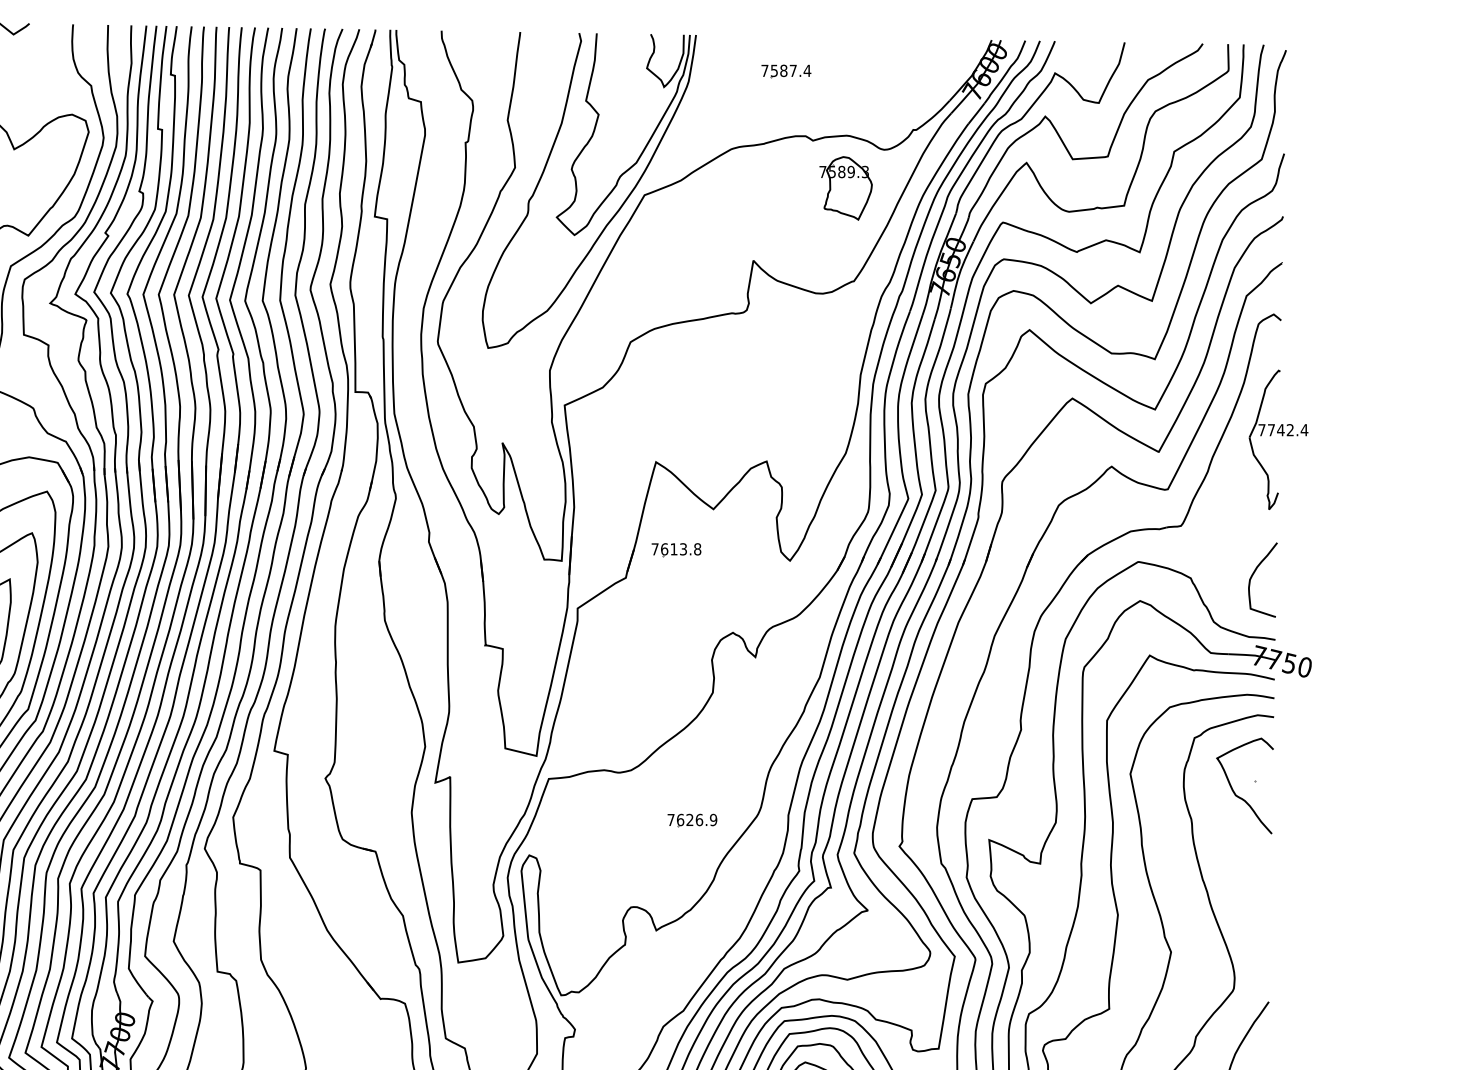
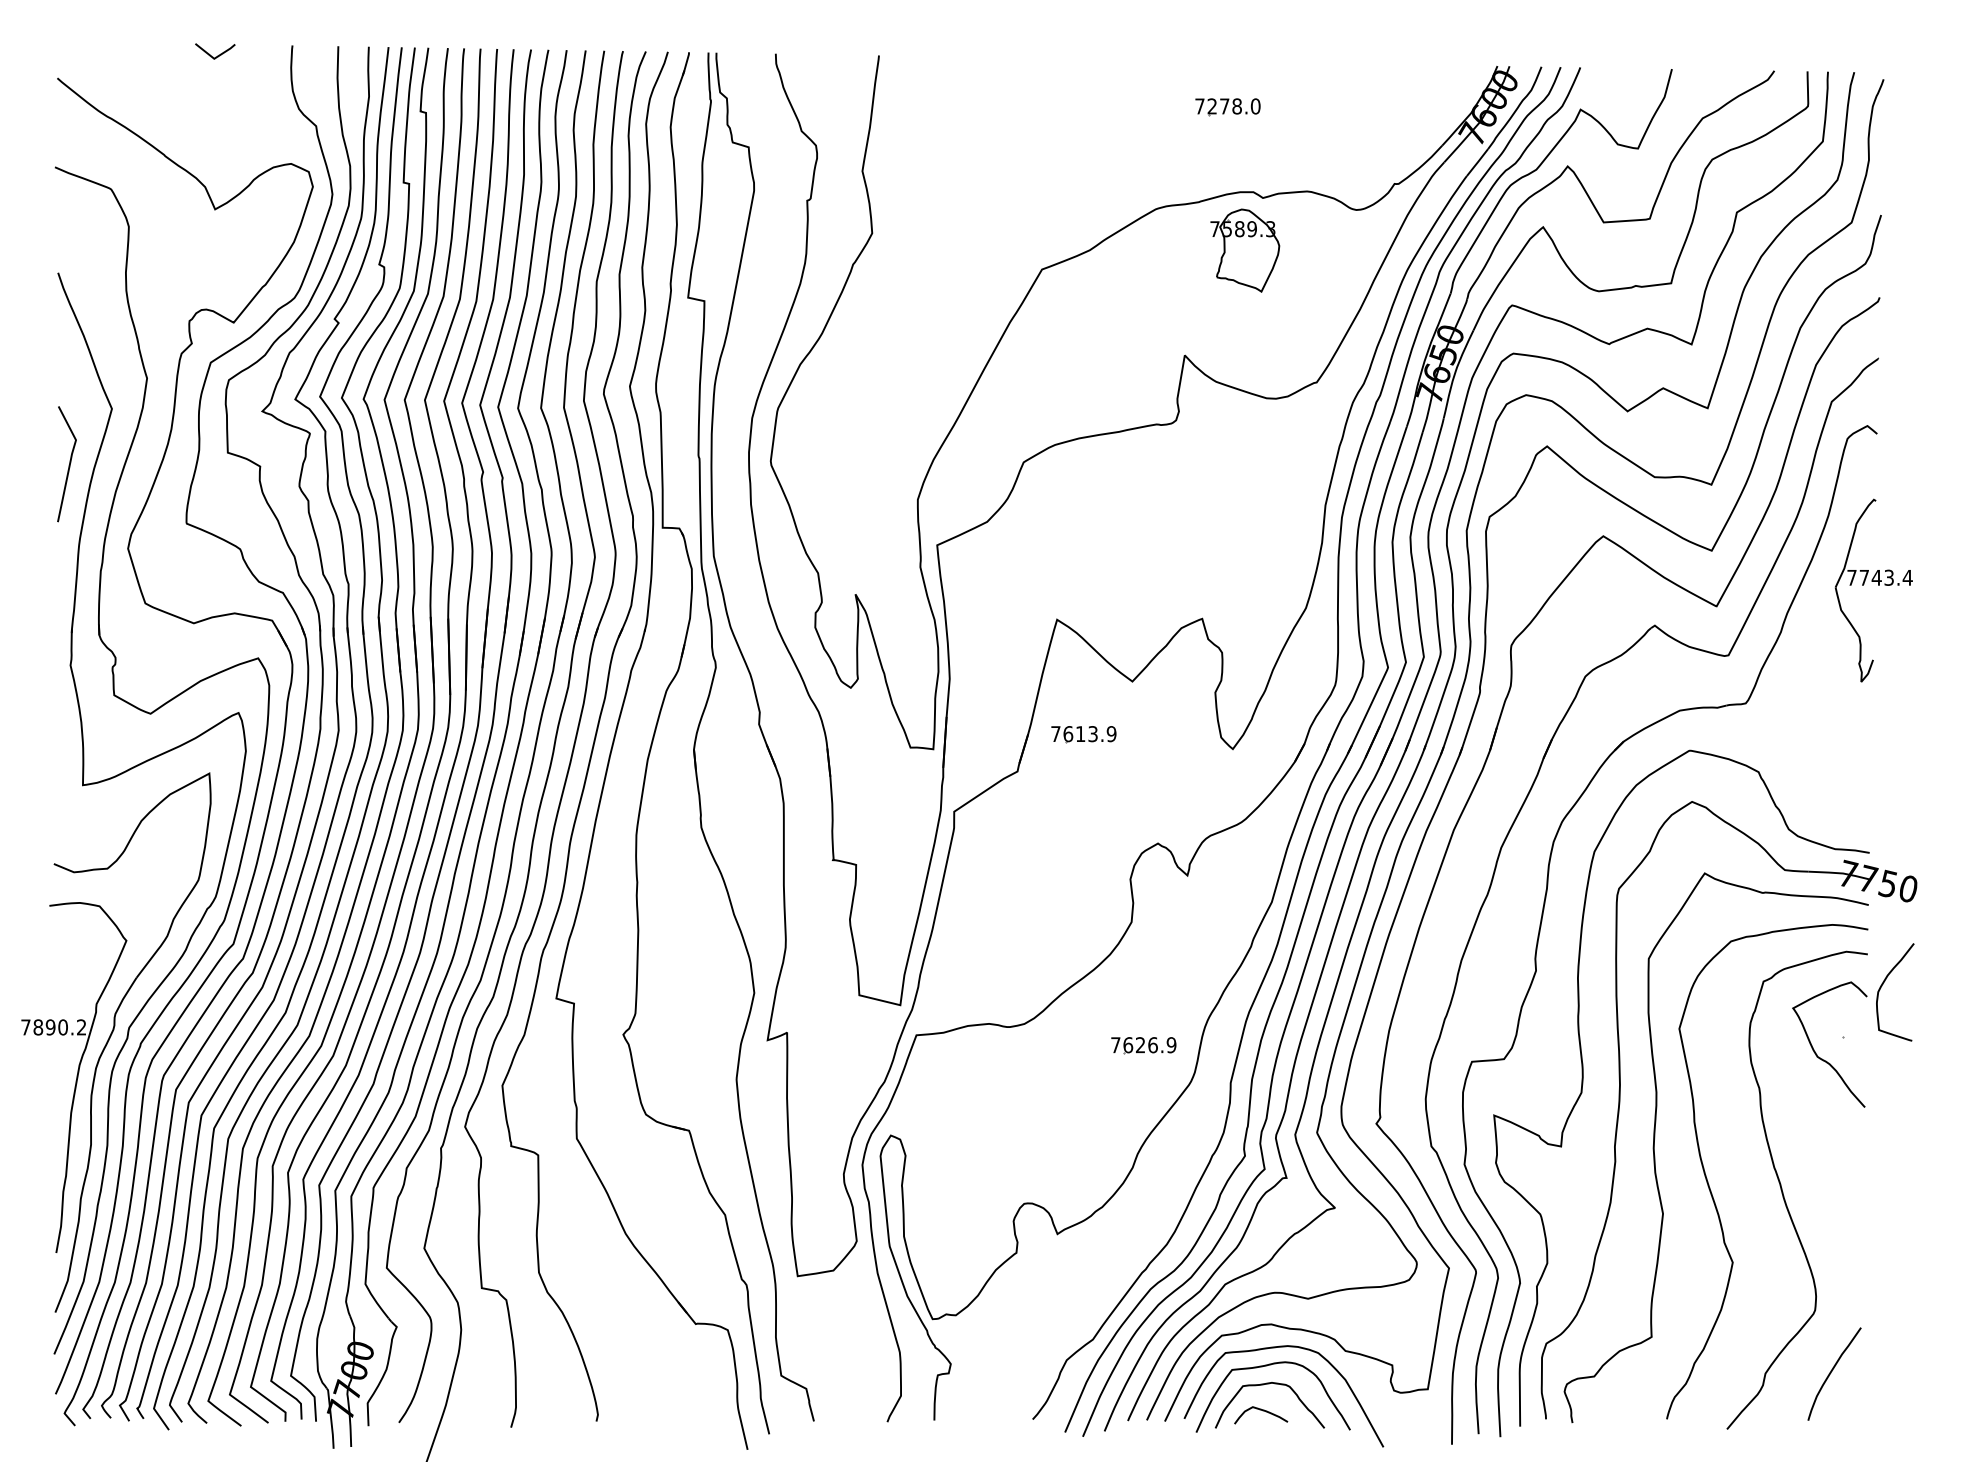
text: (790, 70) -> (1233, 106), 7587.4 -> 7278.0
part: (846, 188) -> (1245, 250), moved
part: (577, 190) -> (953, 263), removed
text: (1289, 429) -> (1888, 577), 7742.4 -> 7743.4
text: (697, 549) -> (1111, 734), 7613.8 -> 7613.9
curve: (1253, 575) -> (1882, 986), moved
part: (692, 820) -> (1143, 1045), moved

